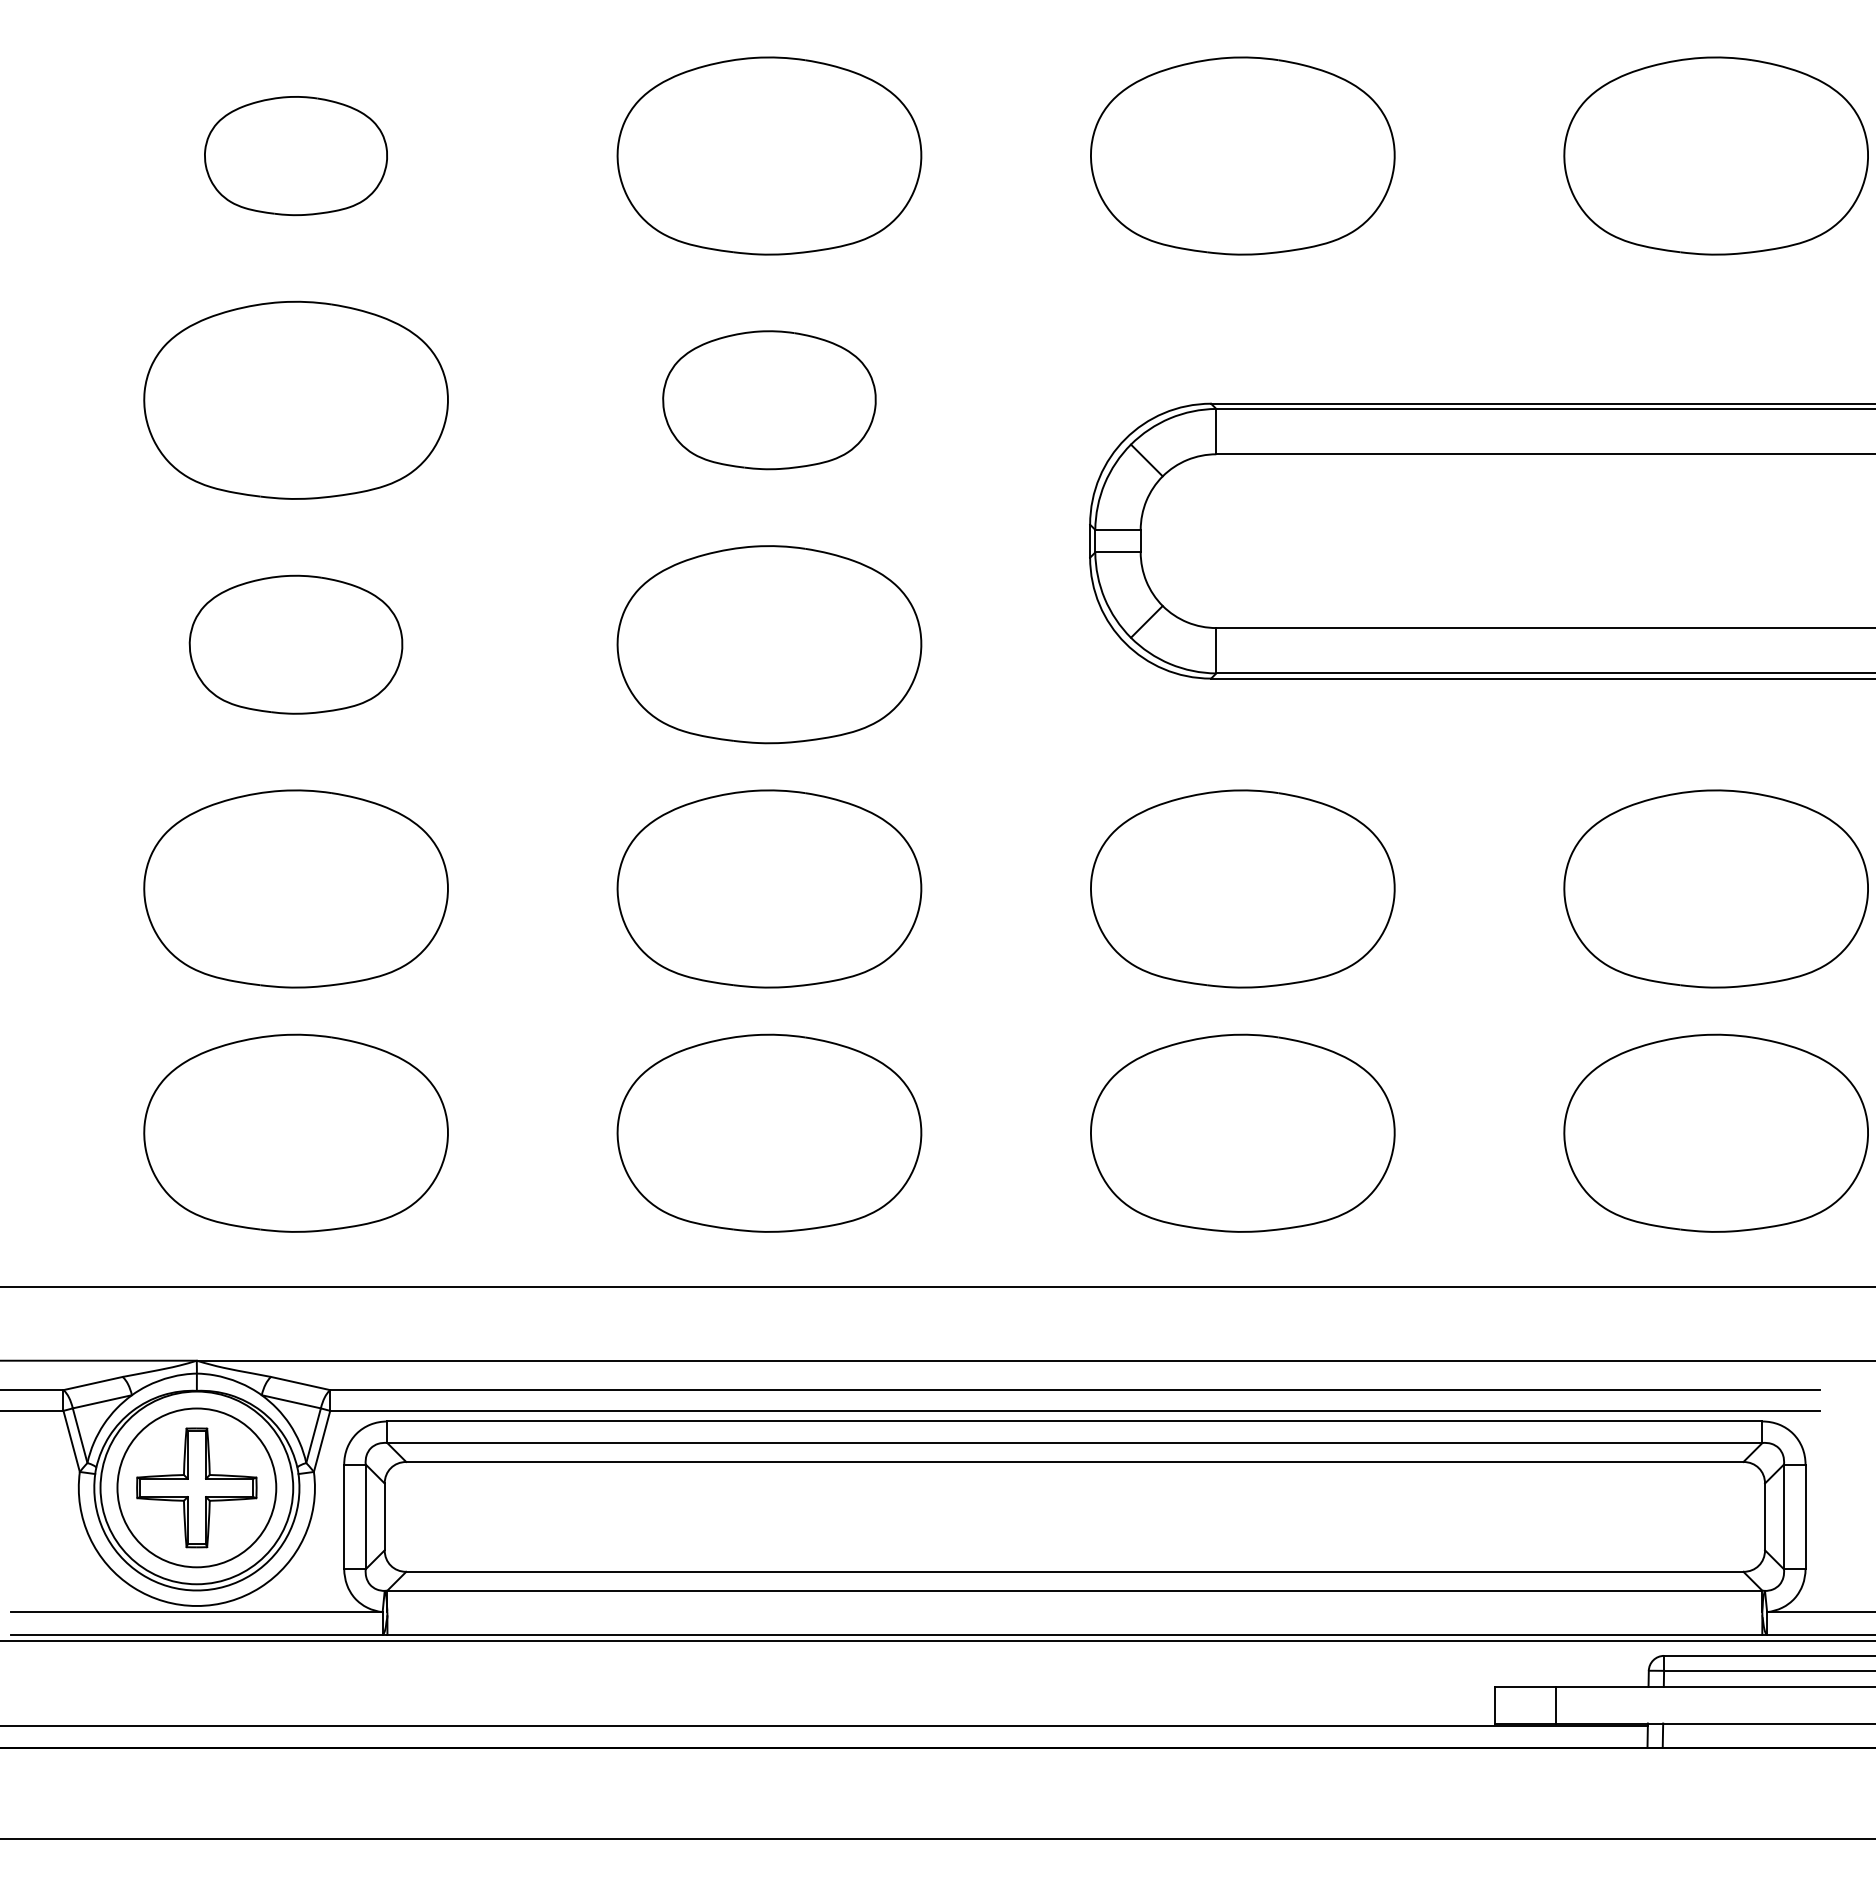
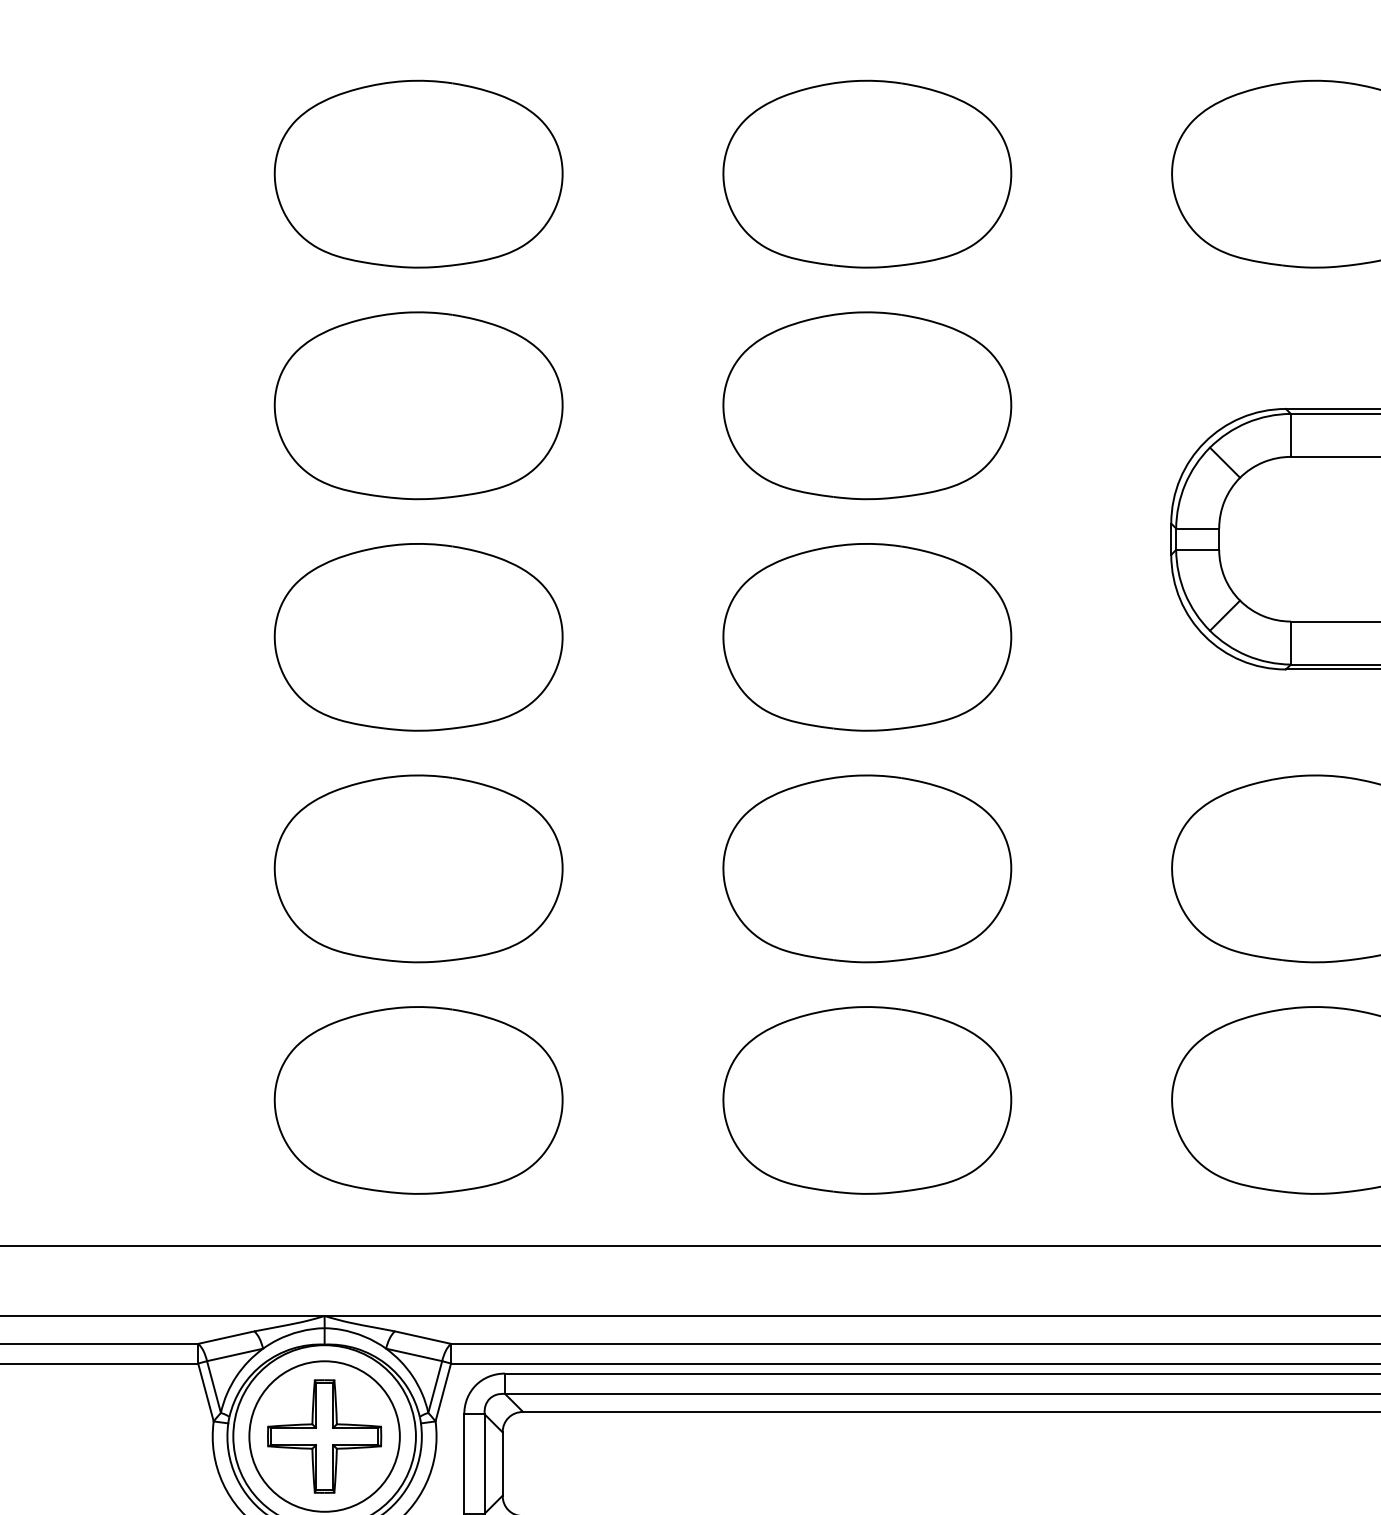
part: (295, 155) -> (418, 173), size x1.67
part: (769, 399) -> (867, 404), size x1.43
part: (295, 644) -> (418, 637), size x1.43

